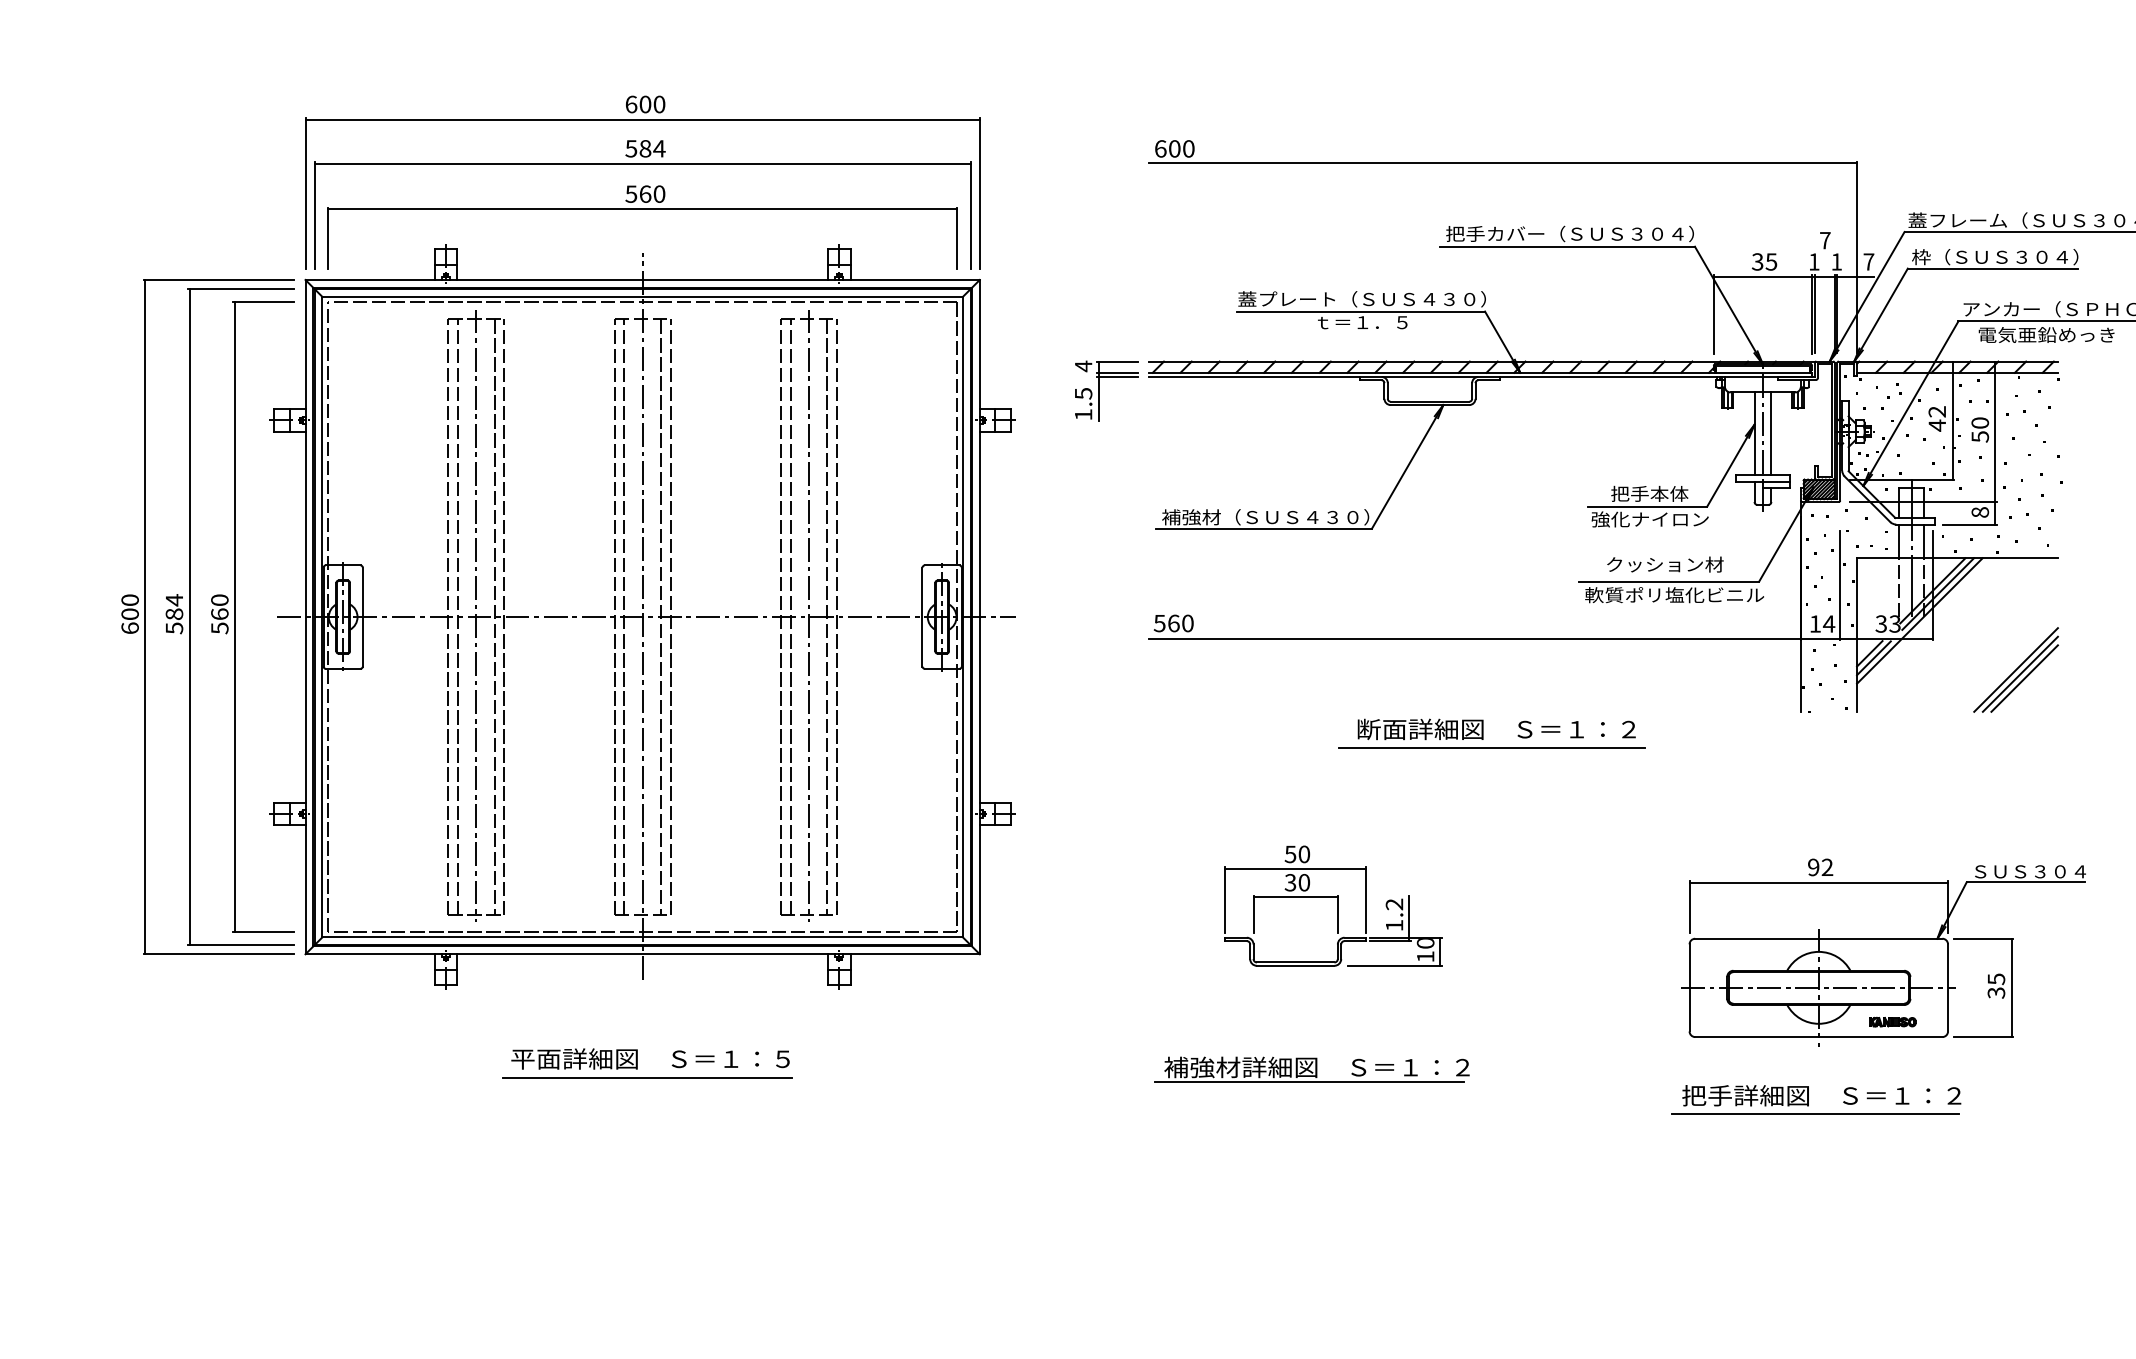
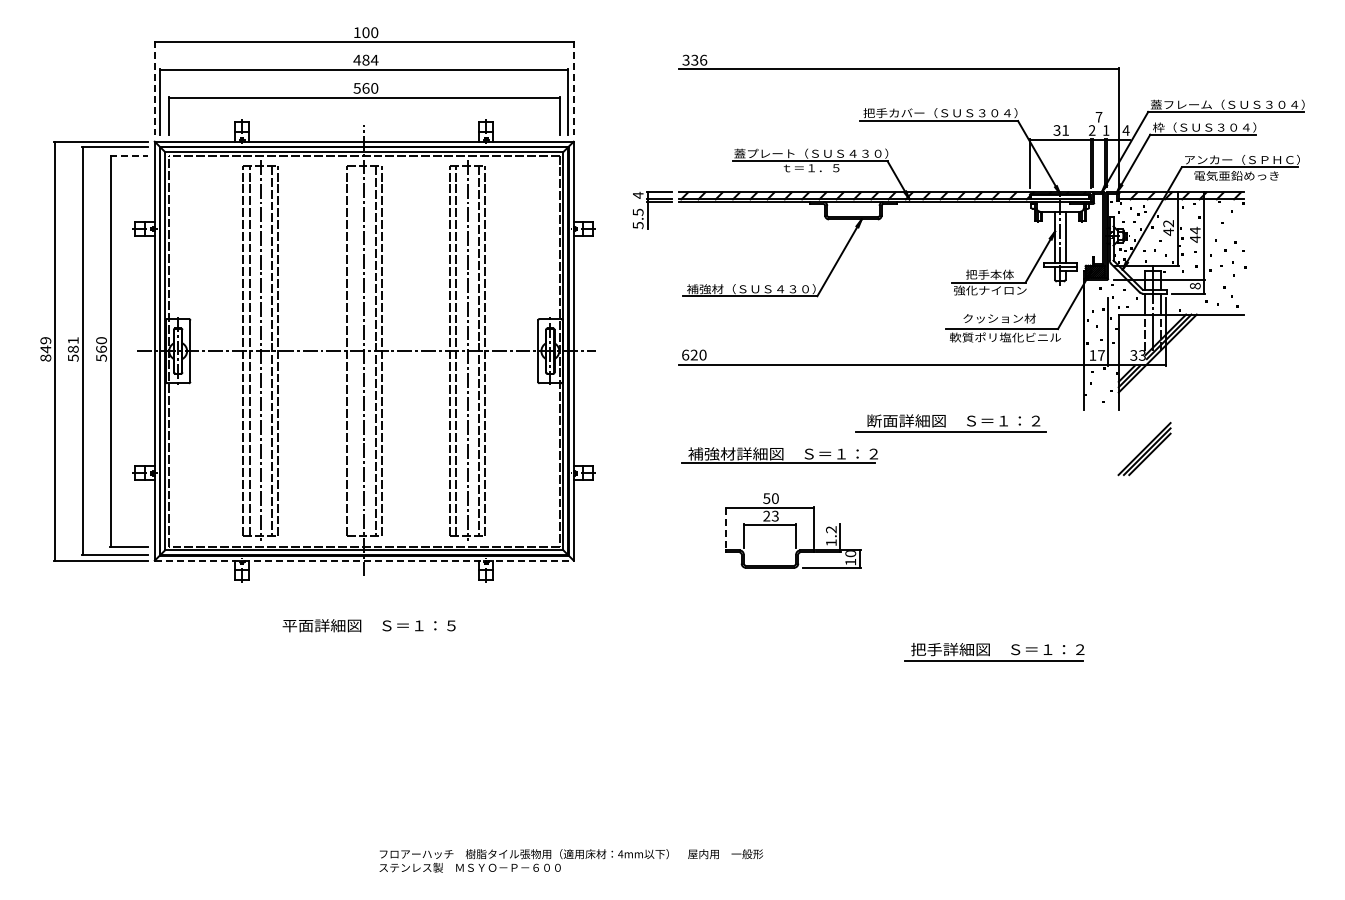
text: (630, 104) -> (356, 32), 600 -> 100
text: (631, 147) -> (357, 59), 584 -> 484
text: (1174, 147) -> (694, 59), 600 -> 336
line: (305, 192) -> (154, 87), solid -> dashed
line: (979, 192) -> (573, 87), solid -> dashed
text: (1771, 261) -> (1065, 130), 35 -> 31
text: (1814, 261) -> (1092, 130), 1 -> 2
text: (1867, 261) -> (1125, 130), 7 -> 4
line: (263, 302) -> (128, 155), solid -> dashed
text: (1084, 414) -> (638, 225), 1.5 -> 5.5
text: (1978, 429) -> (1194, 234), 50 -> 44
text: (174, 599) -> (73, 340), 584 -> 581
text: (129, 614) -> (45, 349), 600 -> 849
line: (623, 617) -> (352, 351), removed
text: (1166, 622) -> (689, 354), 560 -> 620
text: (1829, 624) -> (1101, 355), 14 -> 17
part: (2015, 670) -> (1144, 449), moved
part: (1491, 733) -> (950, 423), moved
text: (1296, 883) -> (770, 516), 30 -> 23
line: (1225, 900) -> (726, 527), solid -> dashed
part: (1882, 952) -> (1134, 559), removed
line: (643, 954) -> (364, 560), solid -> dashed
part: (1311, 1069) -> (779, 455), moved
line: (647, 1077) -> (367, 637), removed
part: (1816, 1100) -> (994, 652), moved

